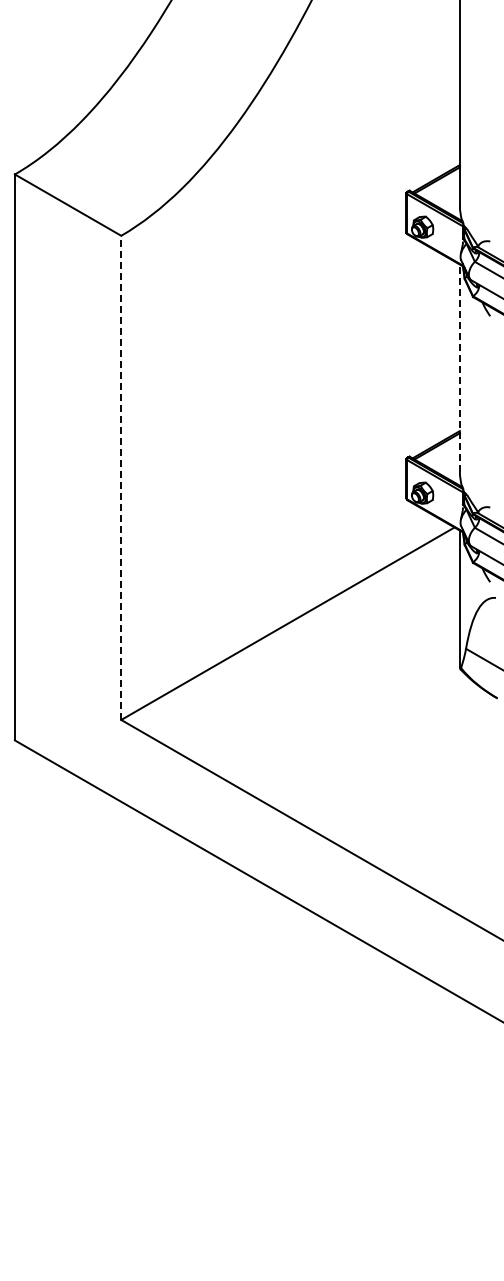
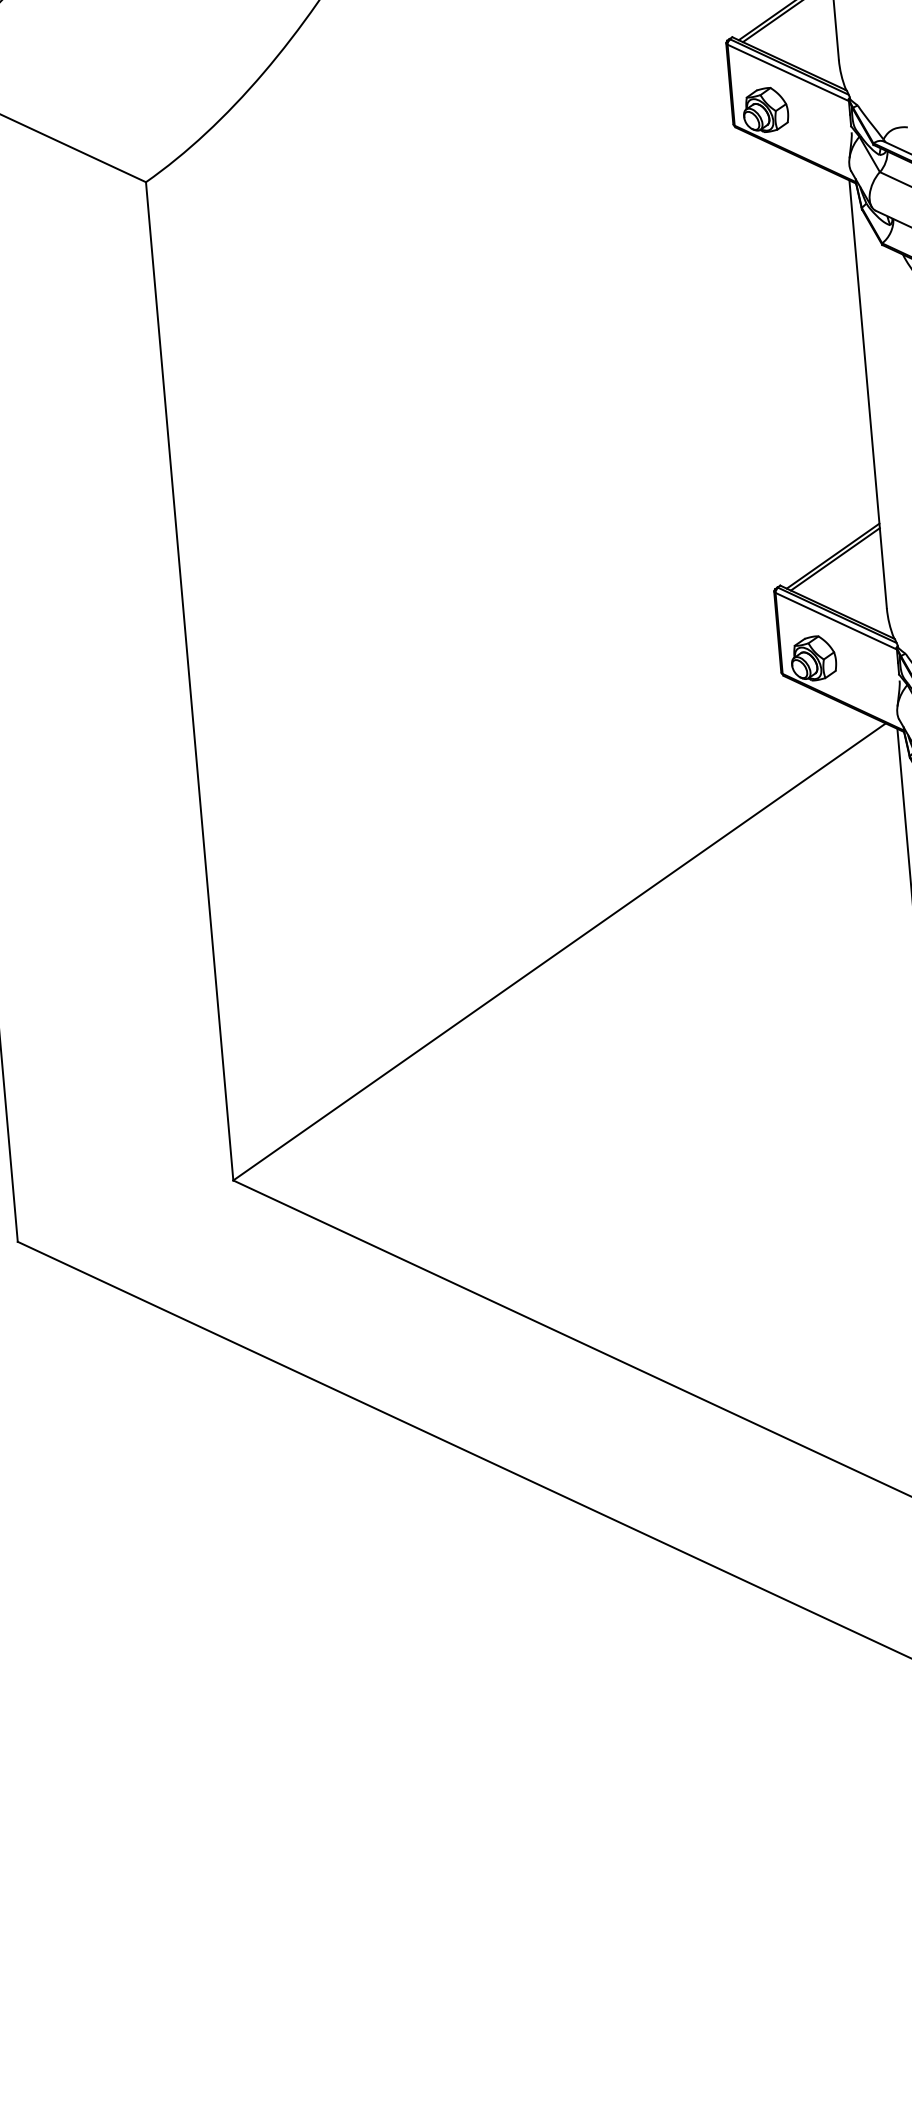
line: (459, 368) -> (867, 394), dashed -> solid
line: (121, 477) -> (190, 680), dashed -> solid

